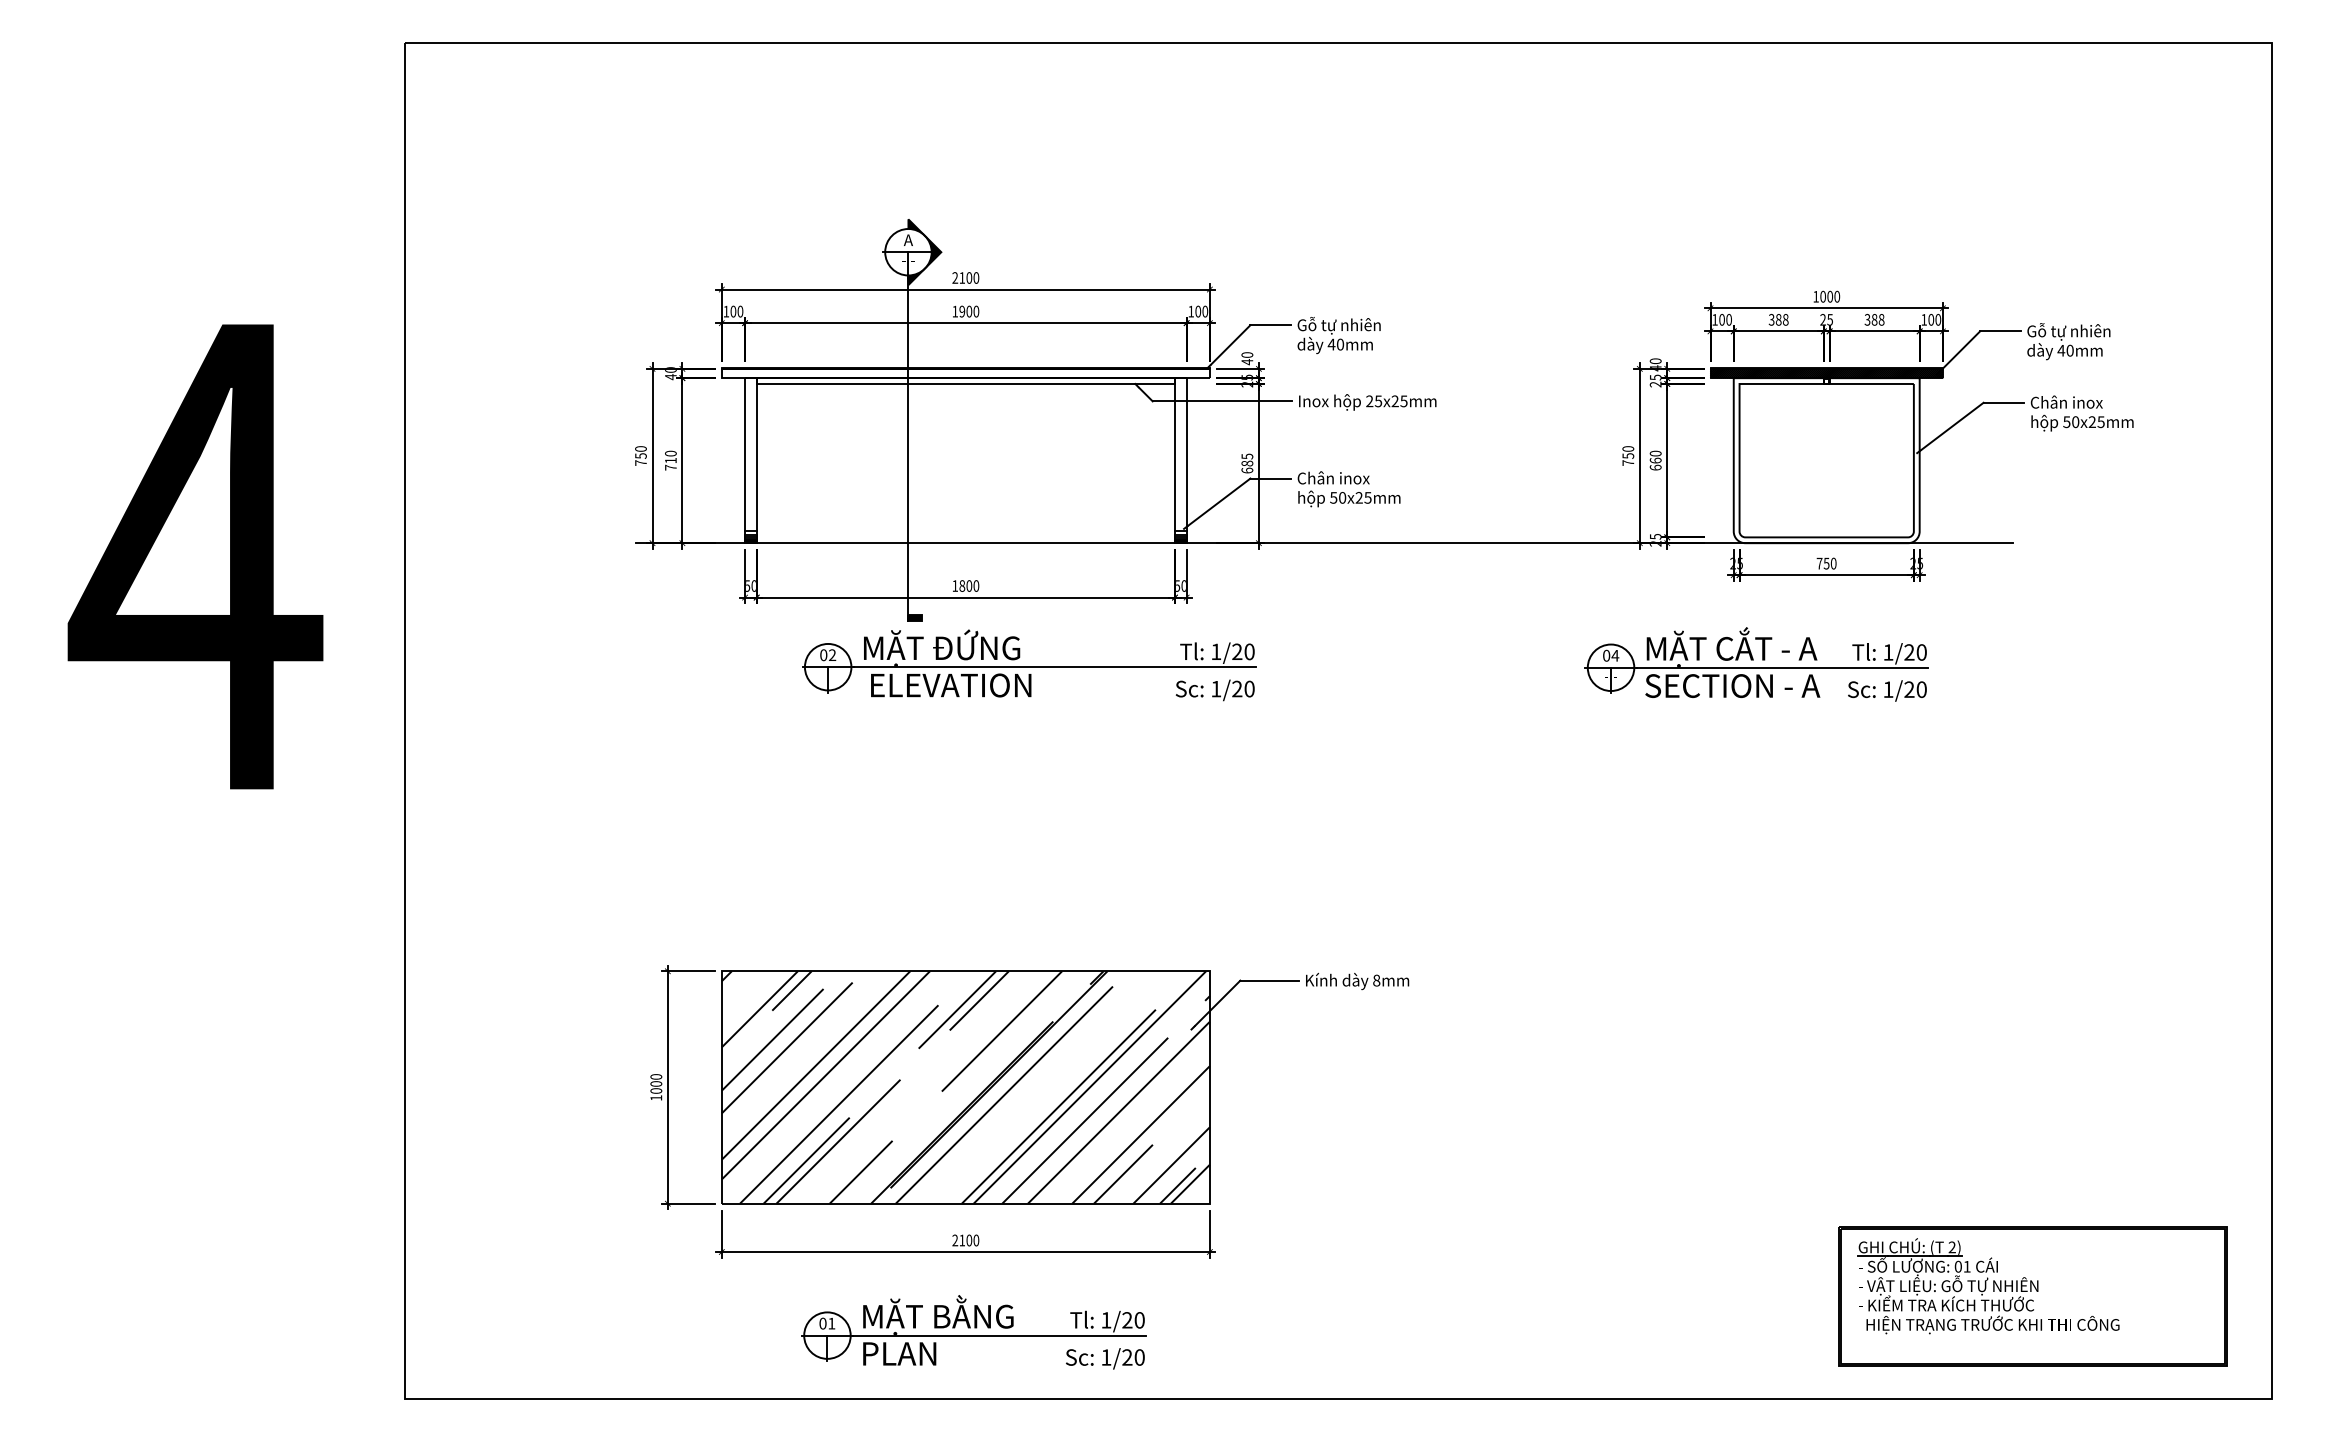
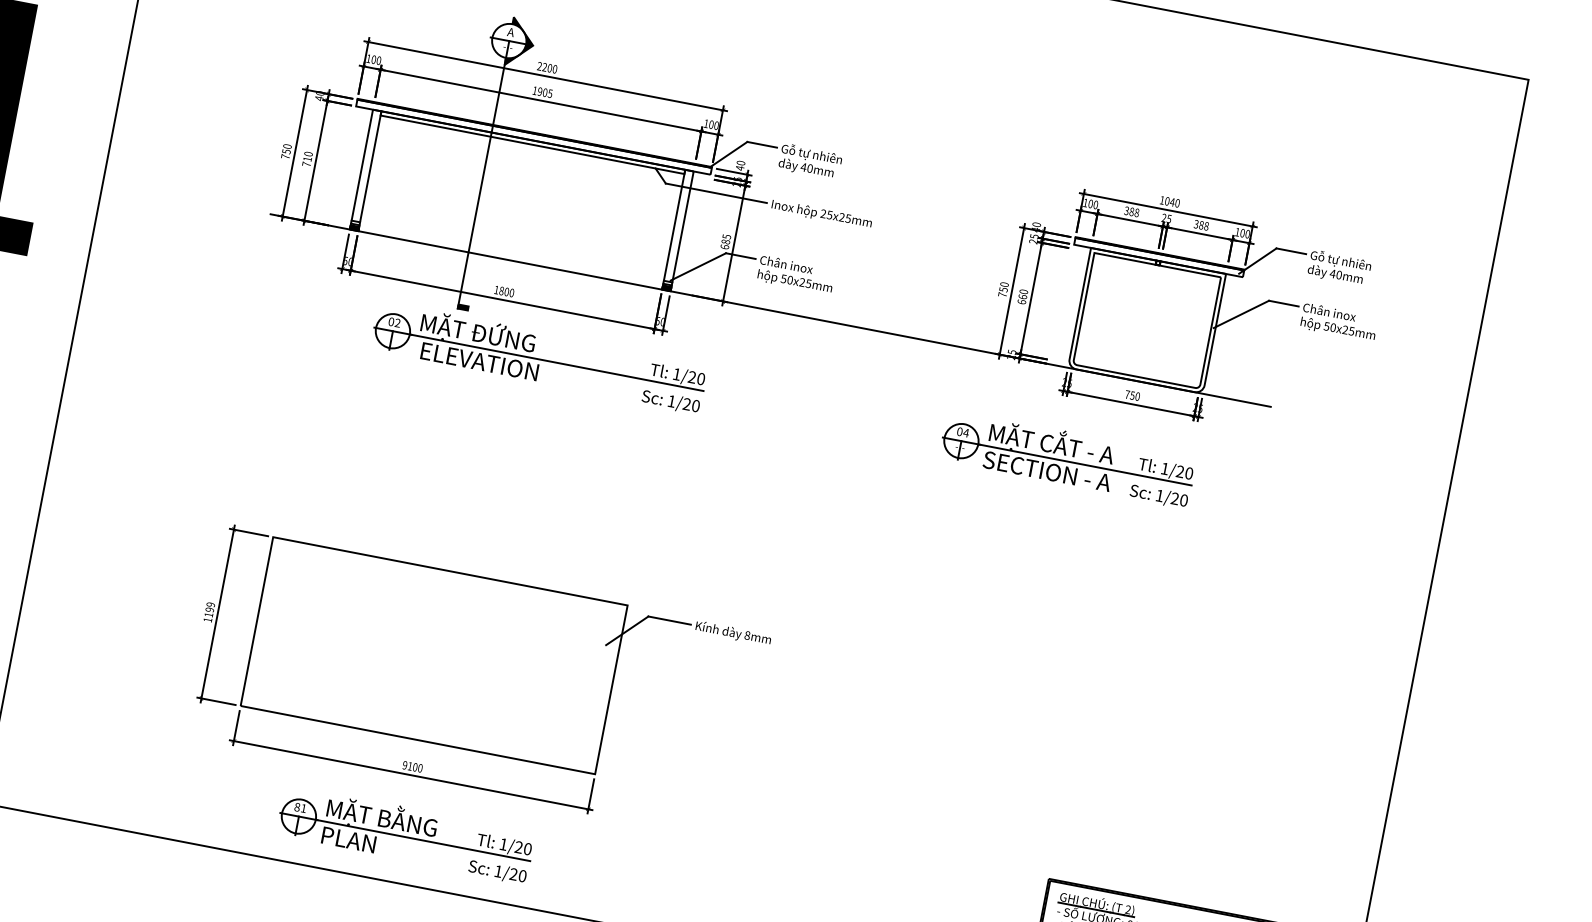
text: (962, 277) -> (544, 66), 2100 -> 2200
text: (1830, 296) -> (1172, 202), 1000 -> 1040
text: (976, 311) -> (550, 93), 1900 -> 1905
hatch: (1826, 373) -> (1159, 257), removed
text: (656, 1083) -> (210, 609), 1000 -> 1199
hatch: (965, 1087) -> (433, 655), removed
text: (955, 1240) -> (405, 765), 2100 -> 9100
text: (822, 1323) -> (297, 807), 01 -> 81

